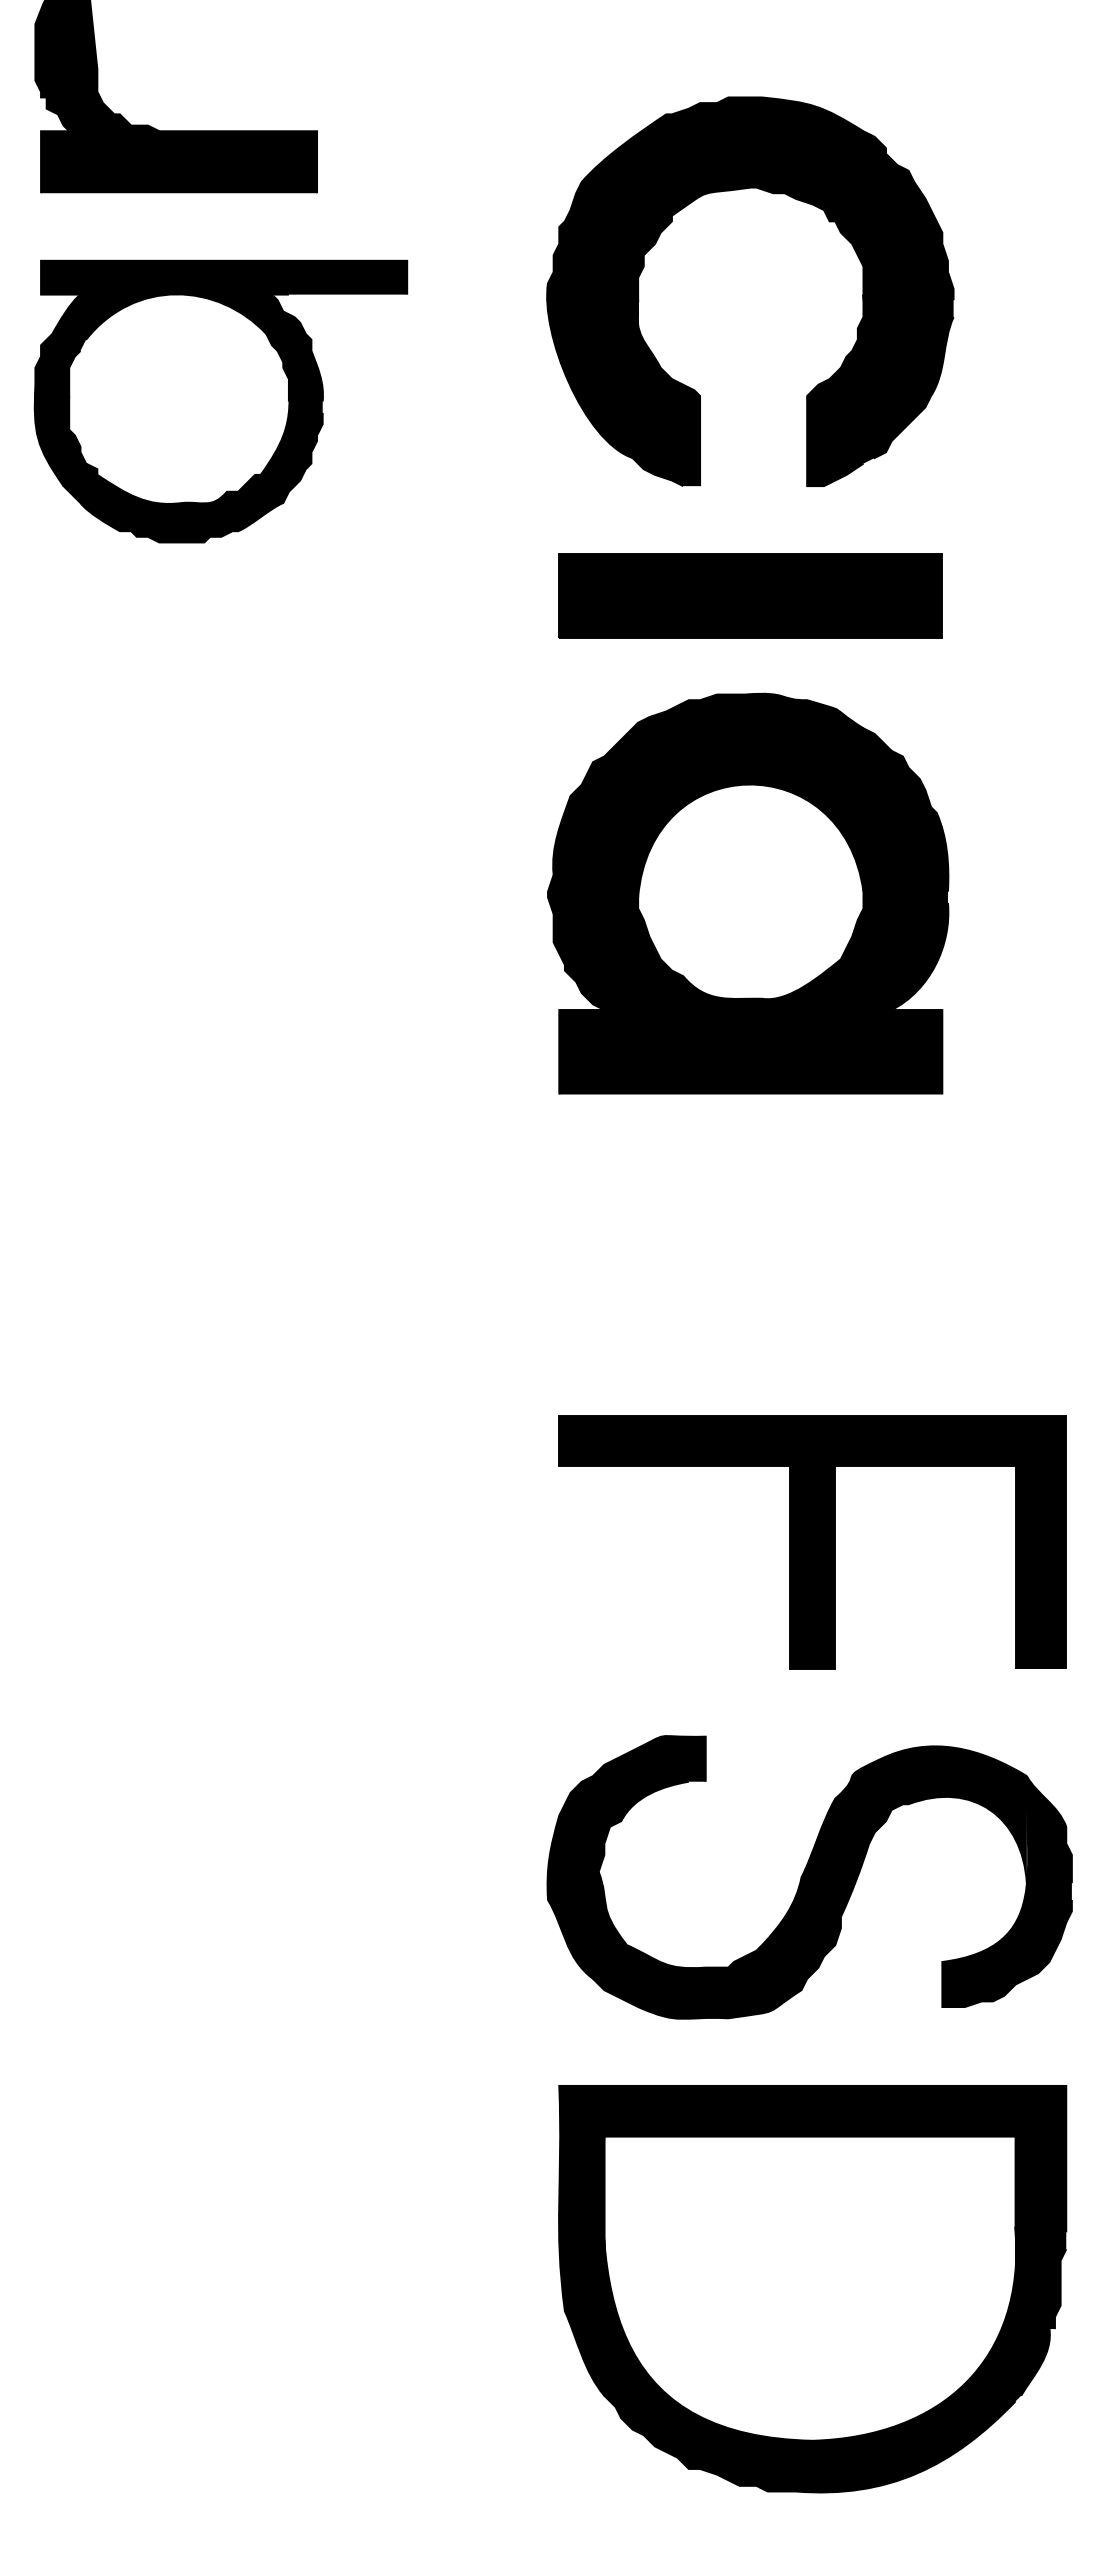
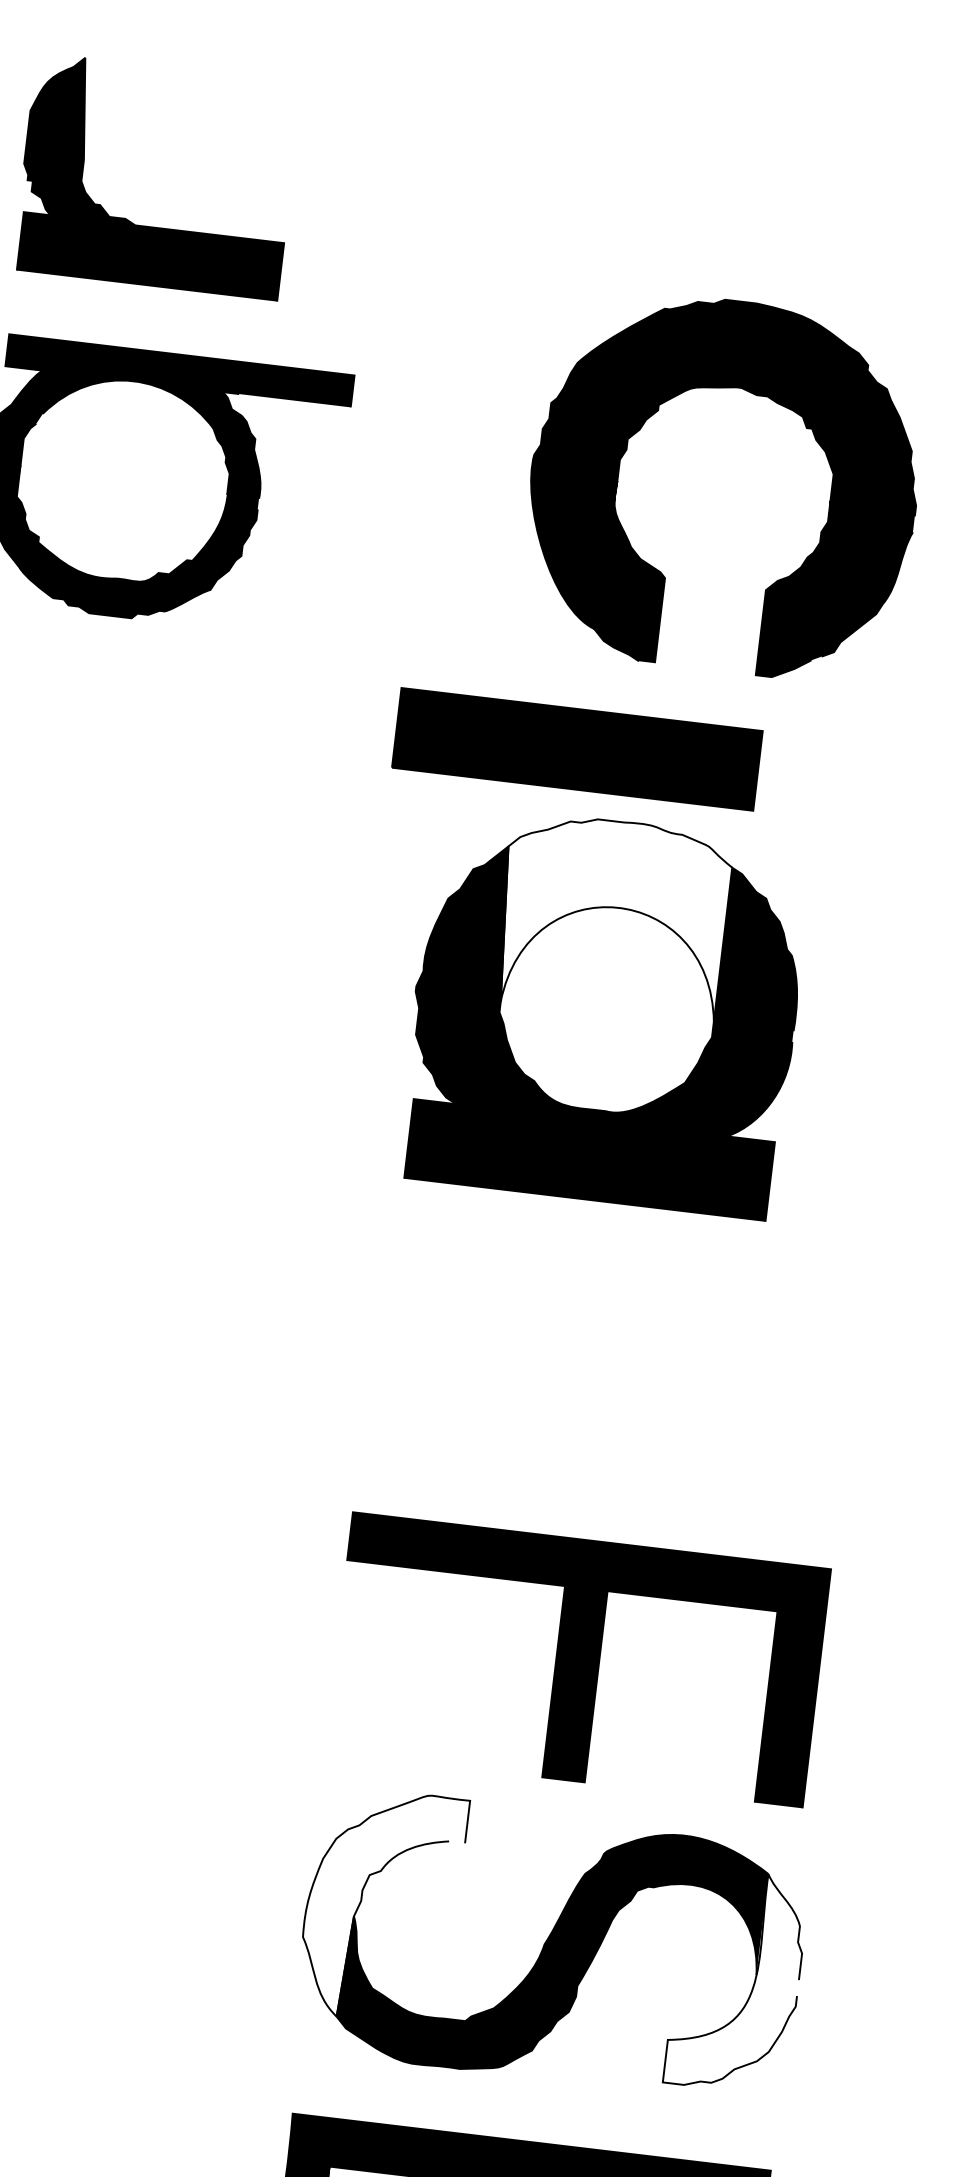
part: (773, 194) -> (756, 396), moved
part: (750, 595) -> (577, 748), moved
fill: (744, 795) -> (612, 917), removed
part: (812, 1542) -> (577, 1660), moved
fill: (626, 1857) -> (381, 1905), removed
fill: (1006, 1891) -> (736, 1980), removed

